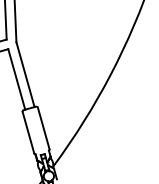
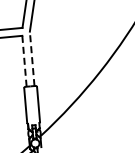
line: (25, 74) -> (32, 58), solid -> dashed
line: (16, 79) -> (24, 61), solid -> dashed

